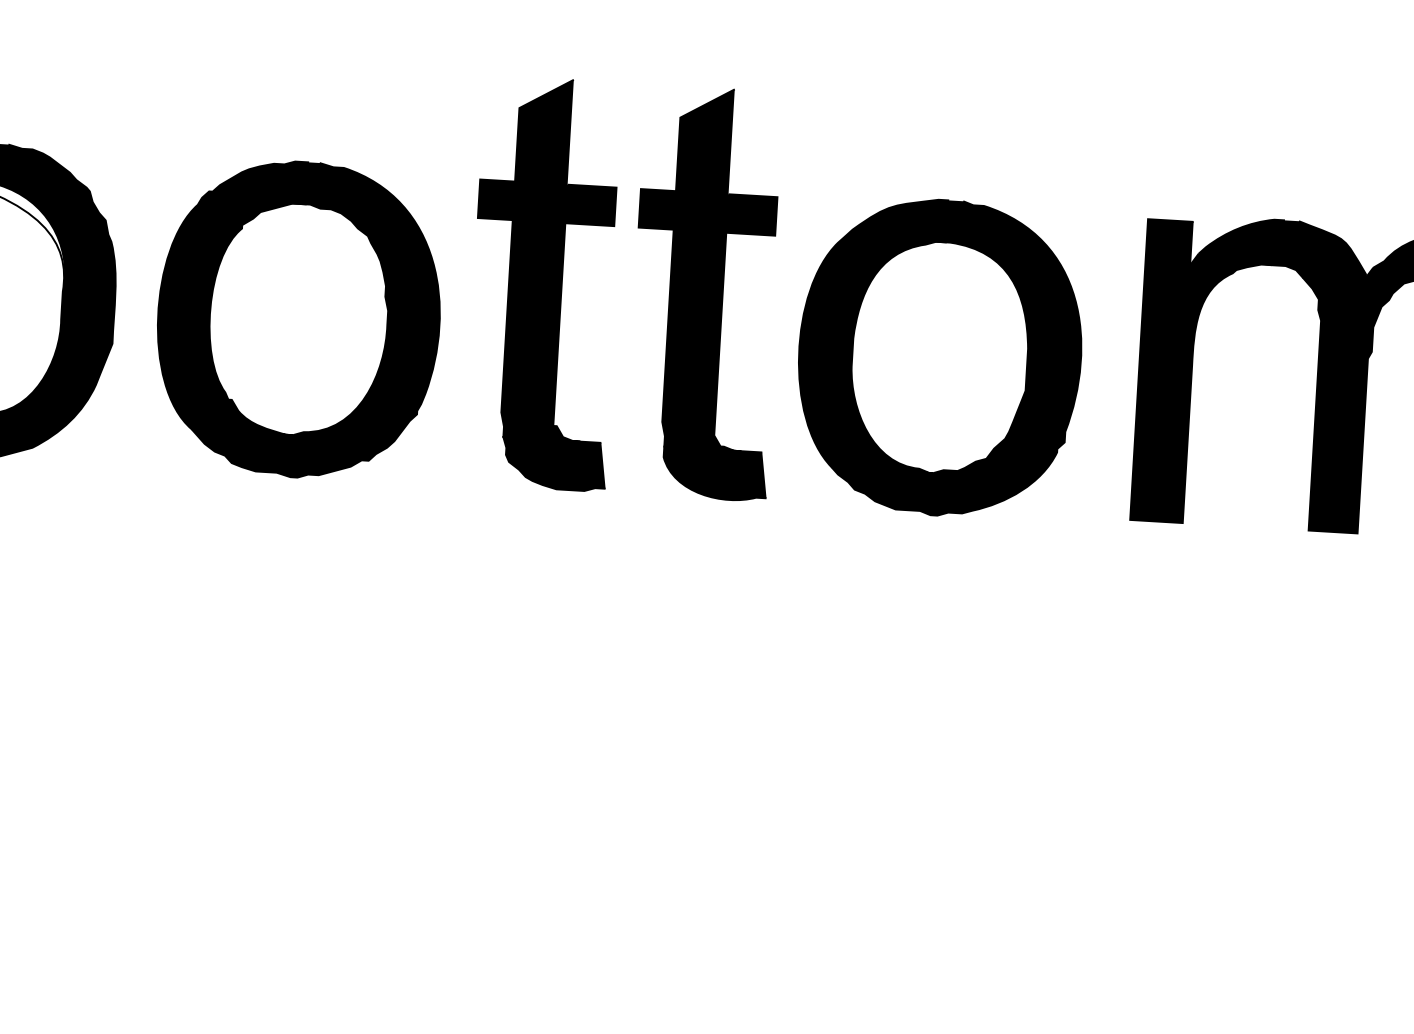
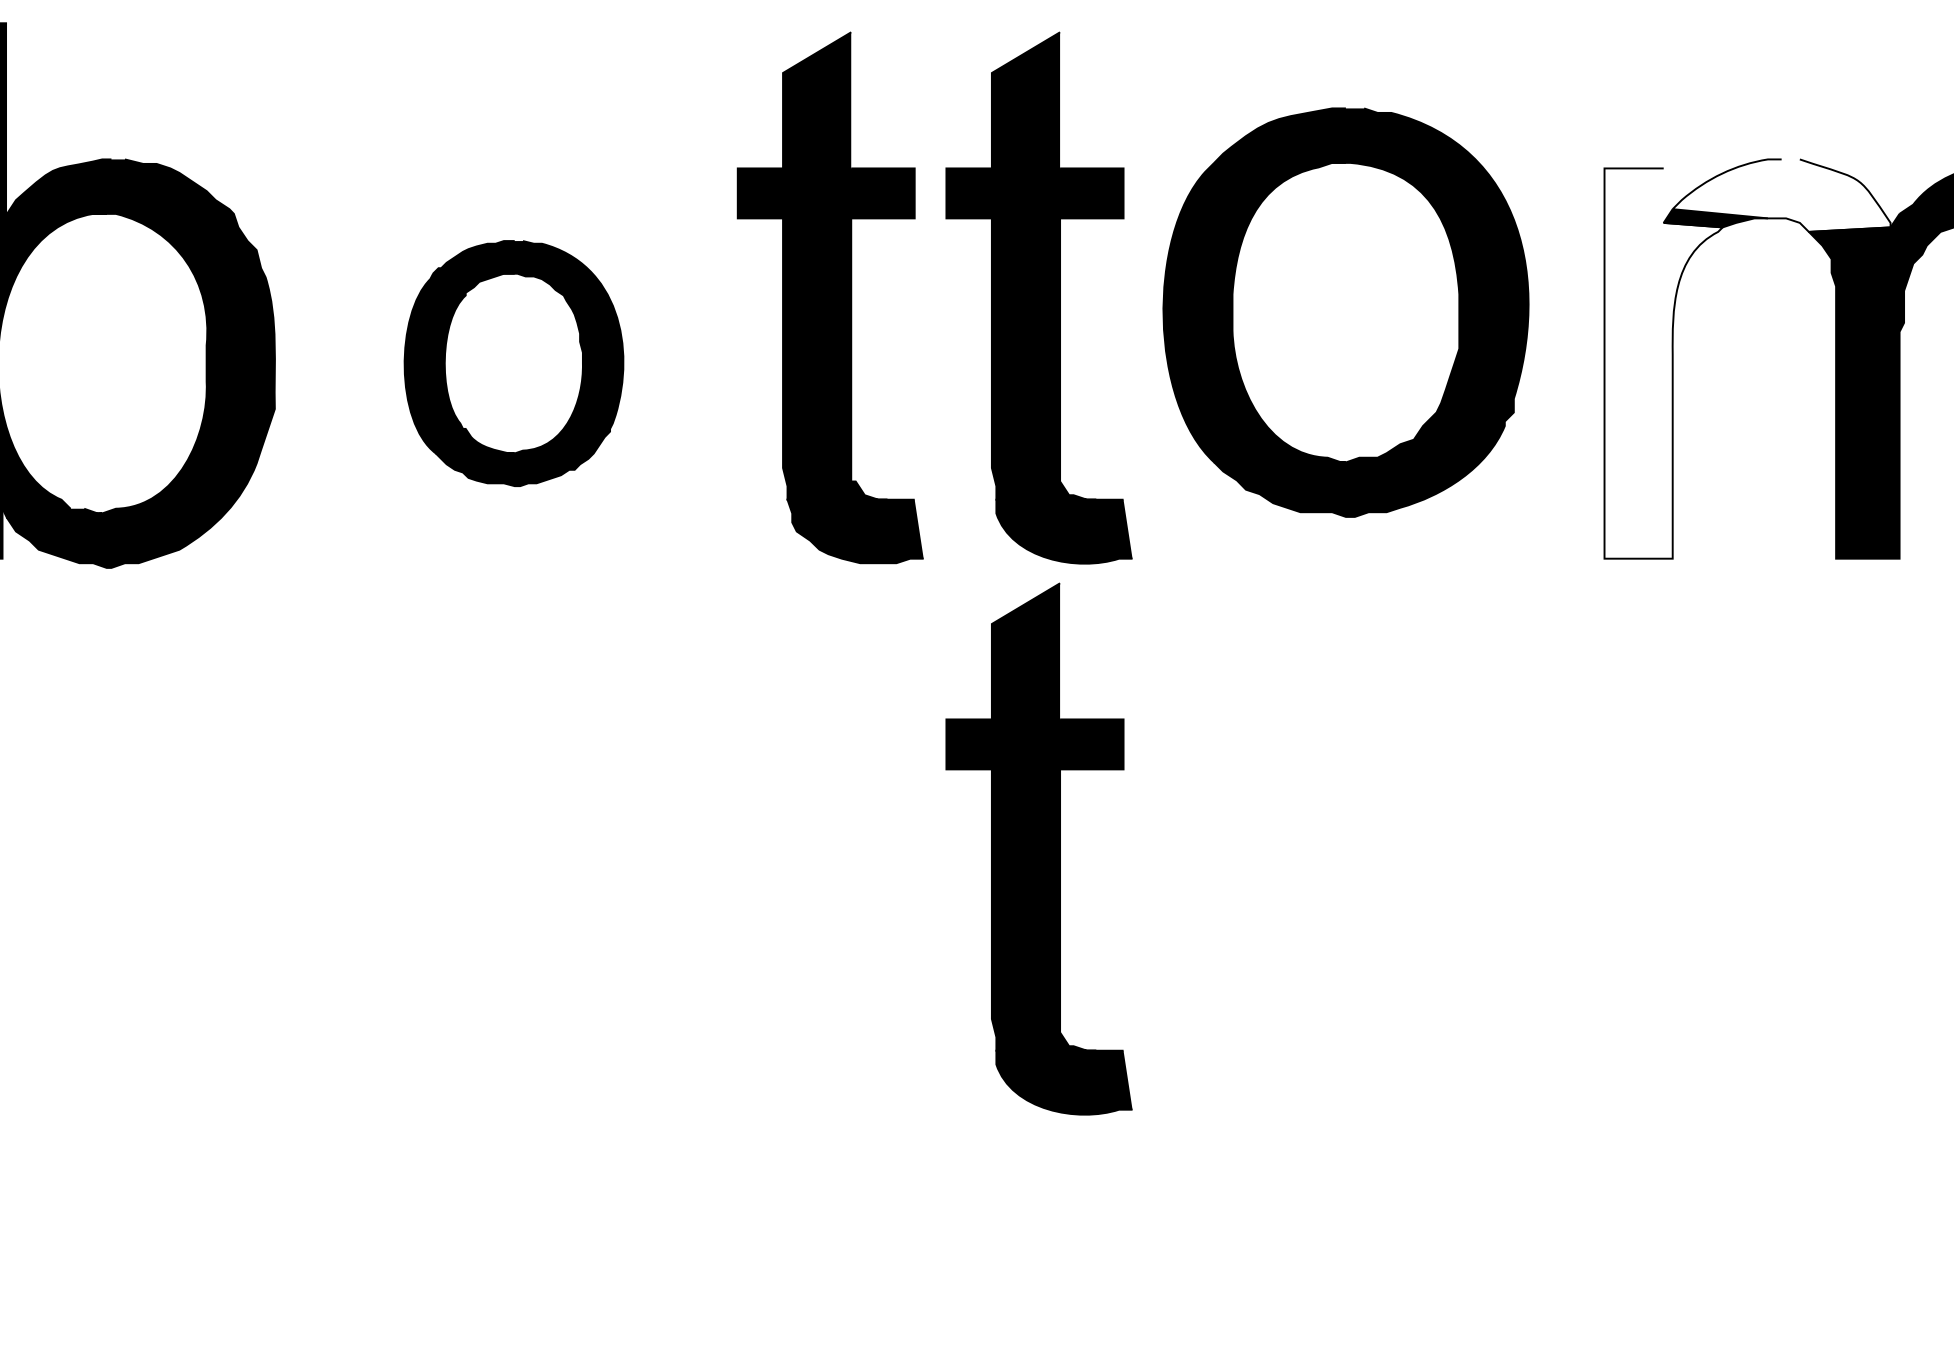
fill: (1283, 248) -> (1781, 195), removed
part: (298, 319) -> (513, 363), size x0.6
part: (939, 357) -> (1345, 312), moved
fill: (1184, 372) -> (1663, 363), removed
part: (680, 717) -> (1038, 848), added

